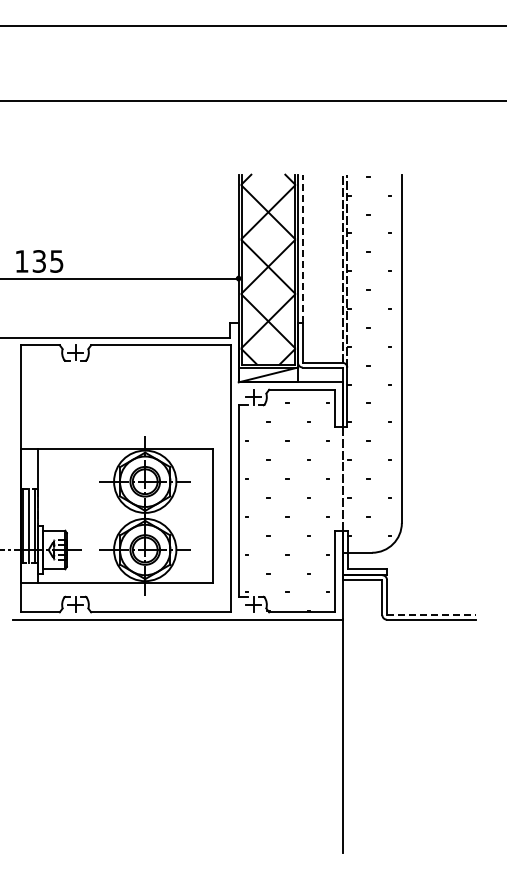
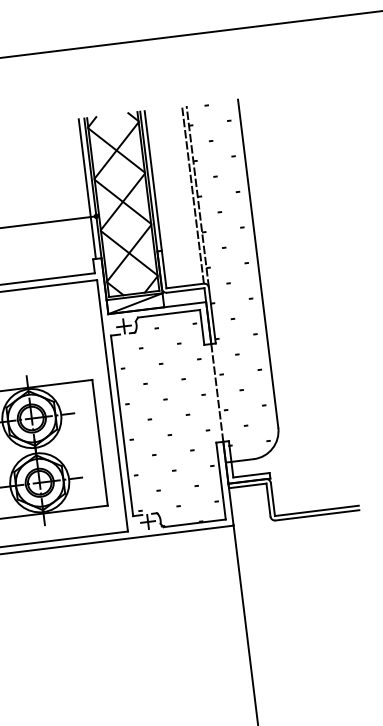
line: (232, 248) -> (87, 188), added
line: (302, 248) -> (152, 180), dashed -> solid
line: (431, 614) -> (316, 510), dashed -> solid

